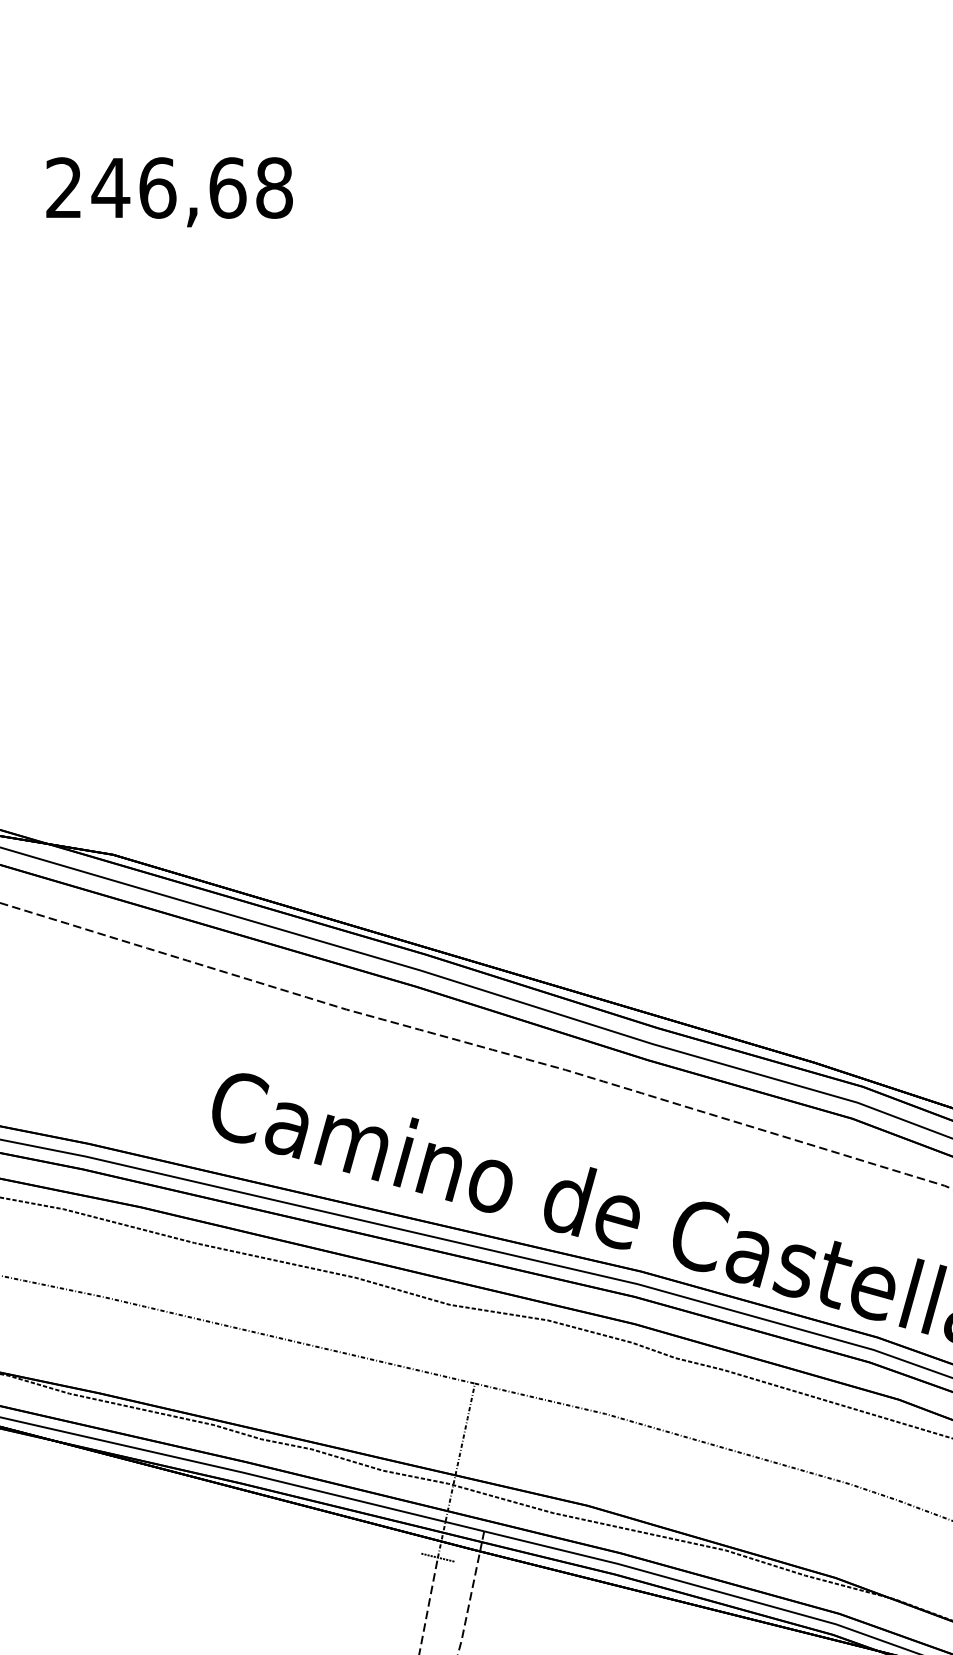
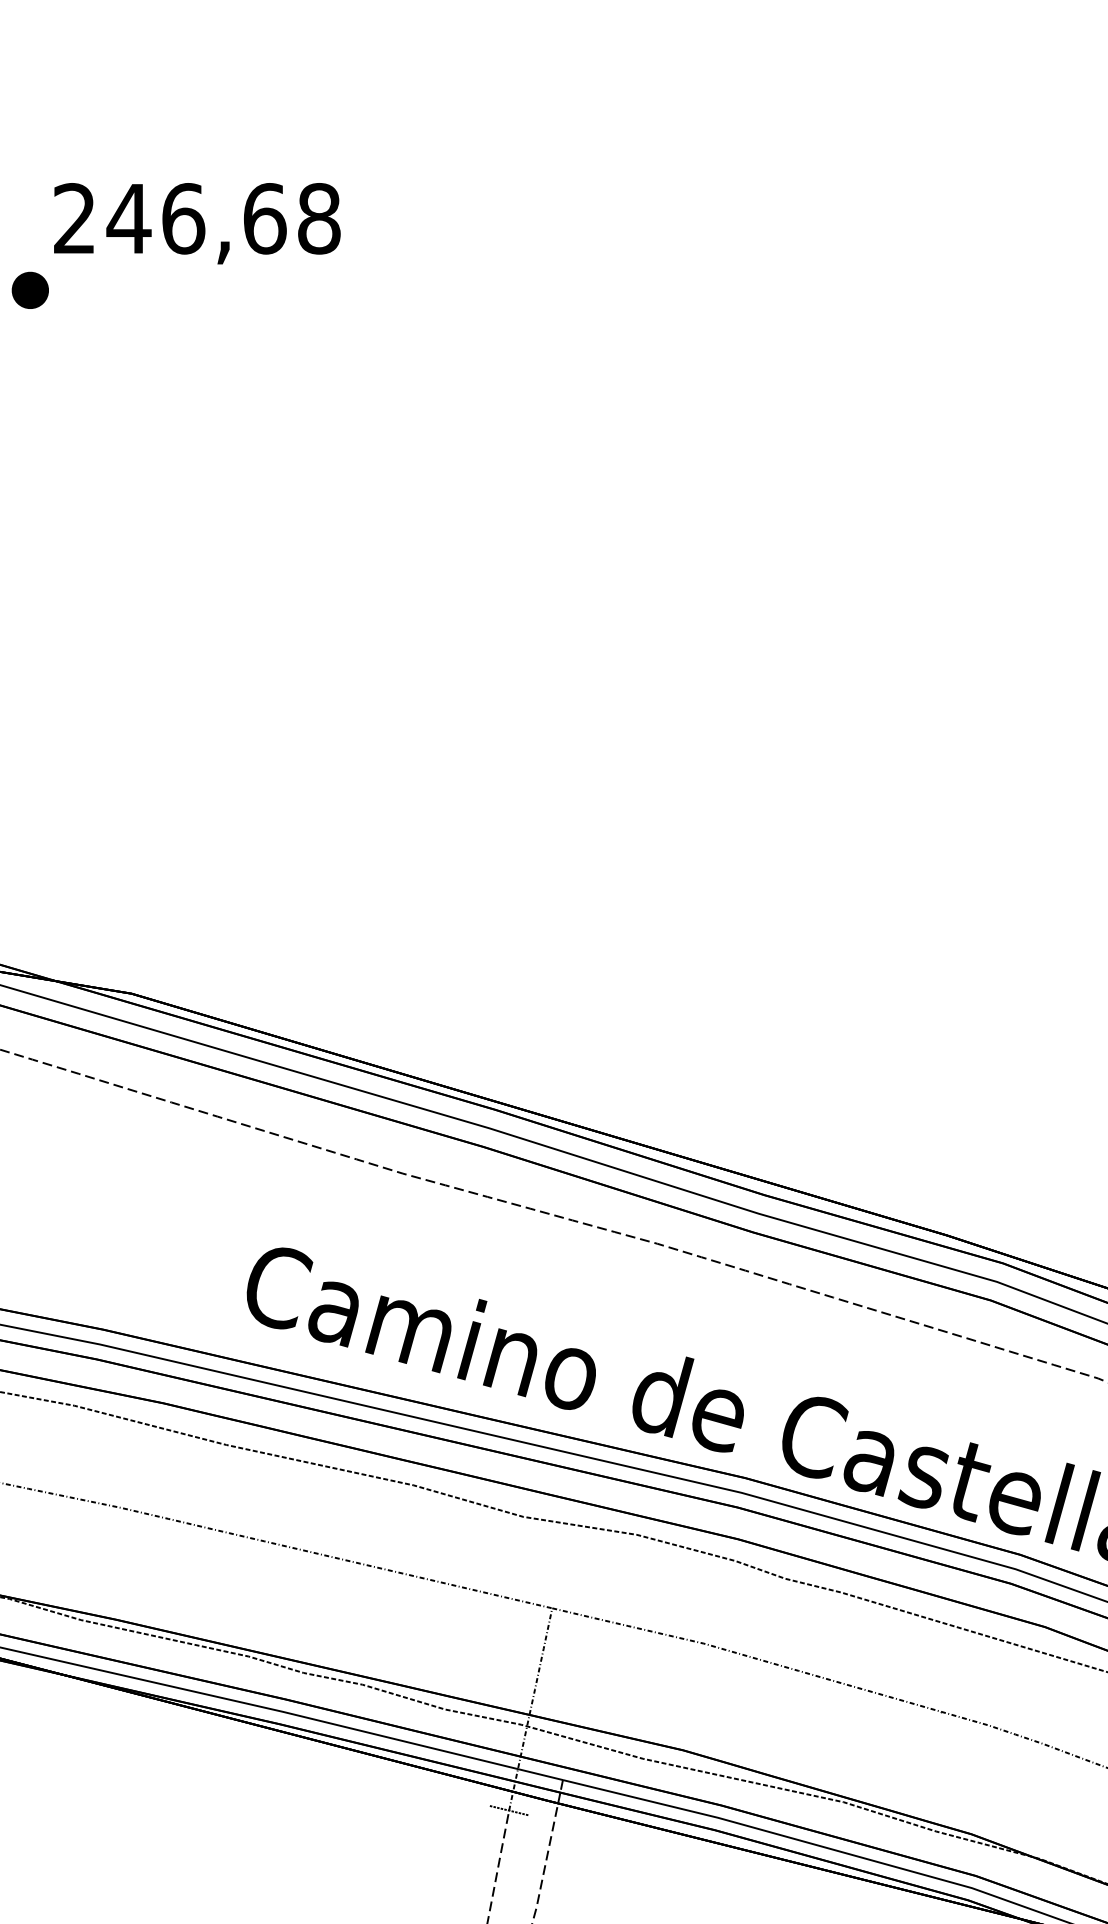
part: (25, 248) -> (29, 289), added

